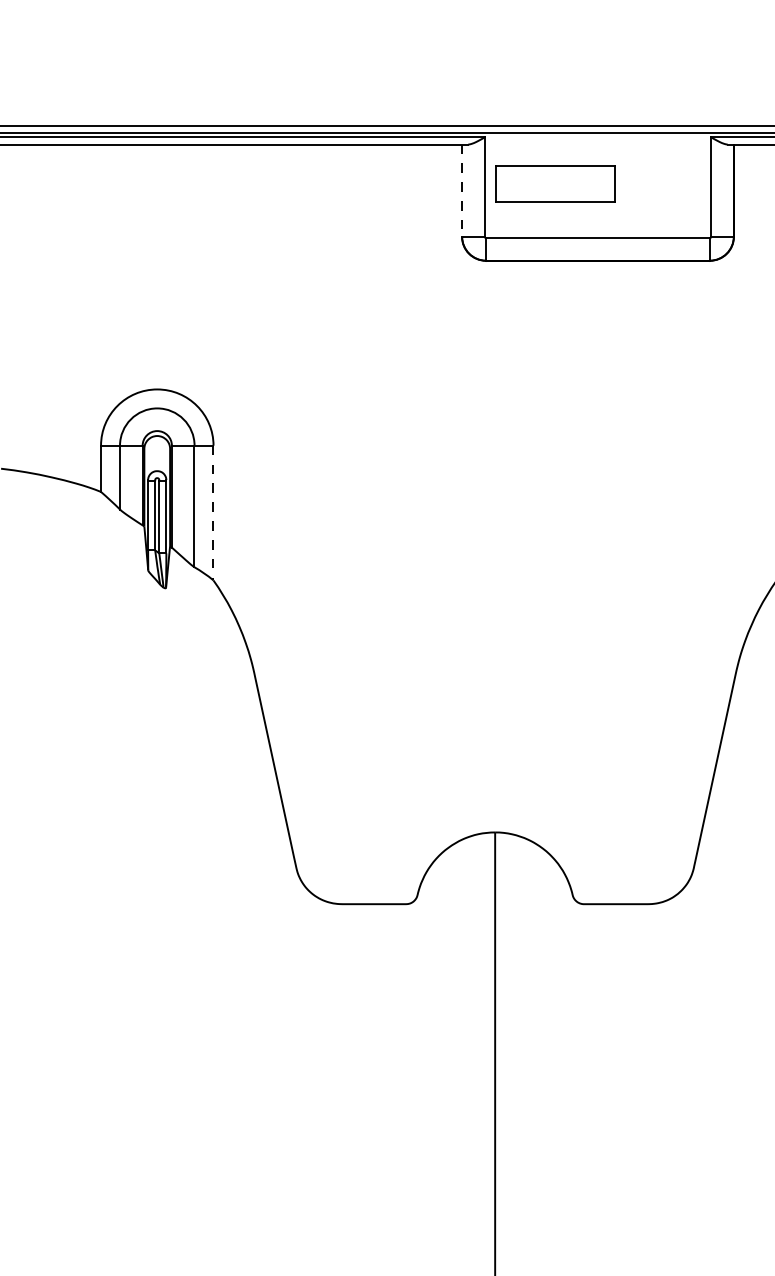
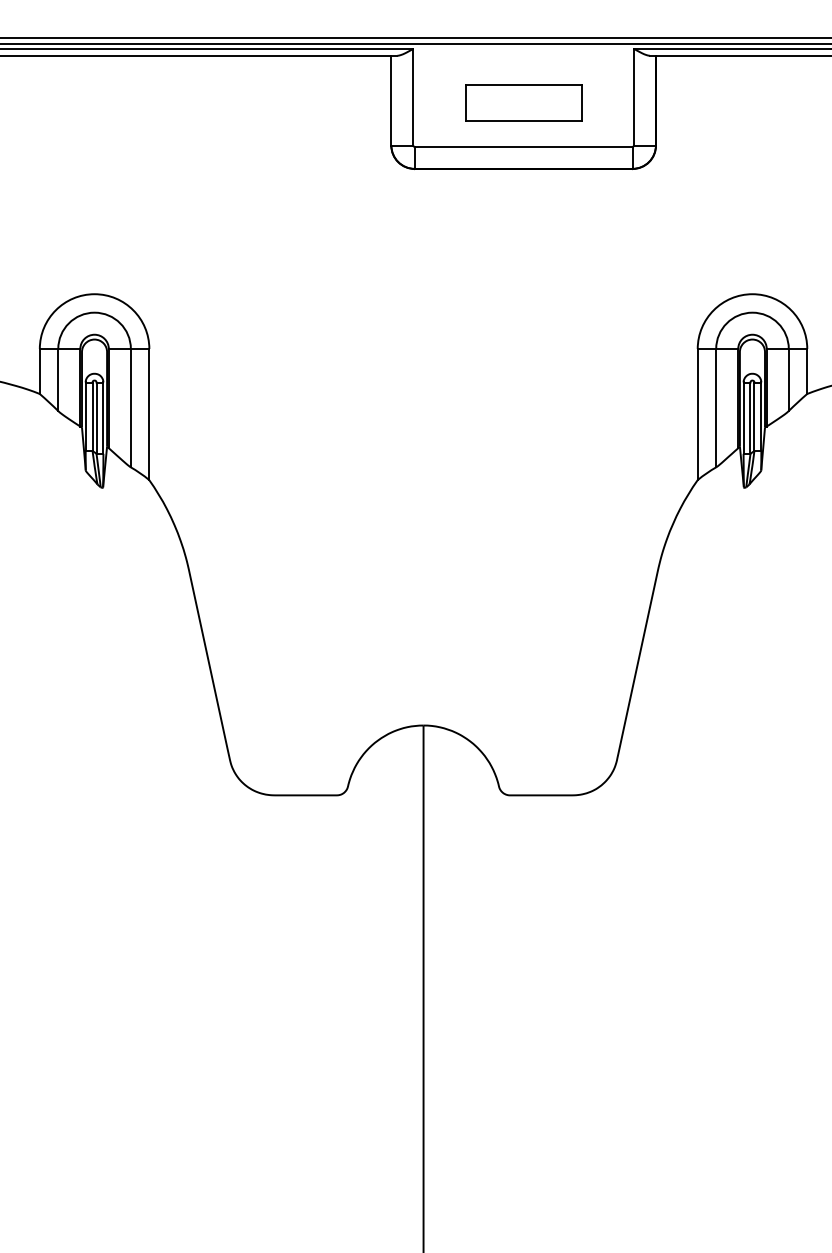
part: (555, 183) -> (523, 102), moved
line: (462, 190) -> (391, 100), dashed -> solid
line: (213, 512) -> (149, 414), dashed -> solid

